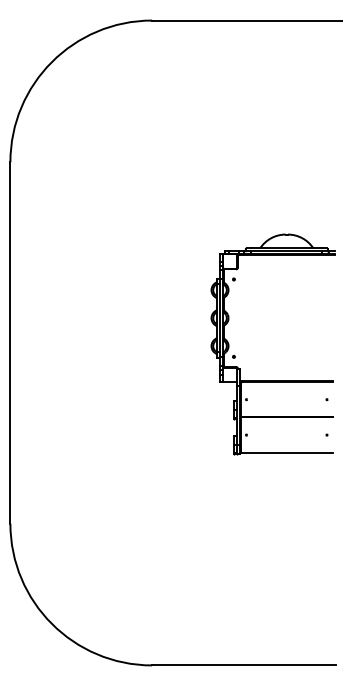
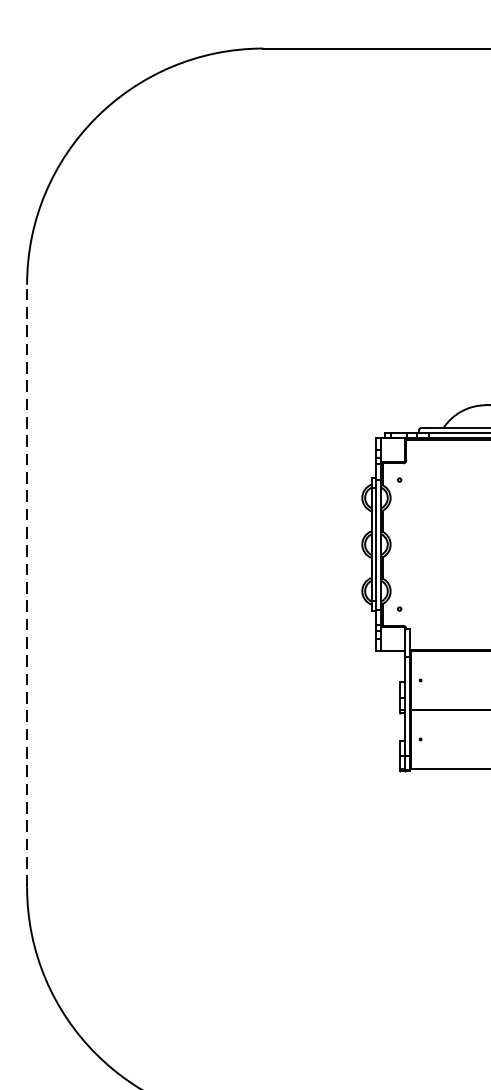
line: (10, 342) -> (27, 585), solid -> dashed

